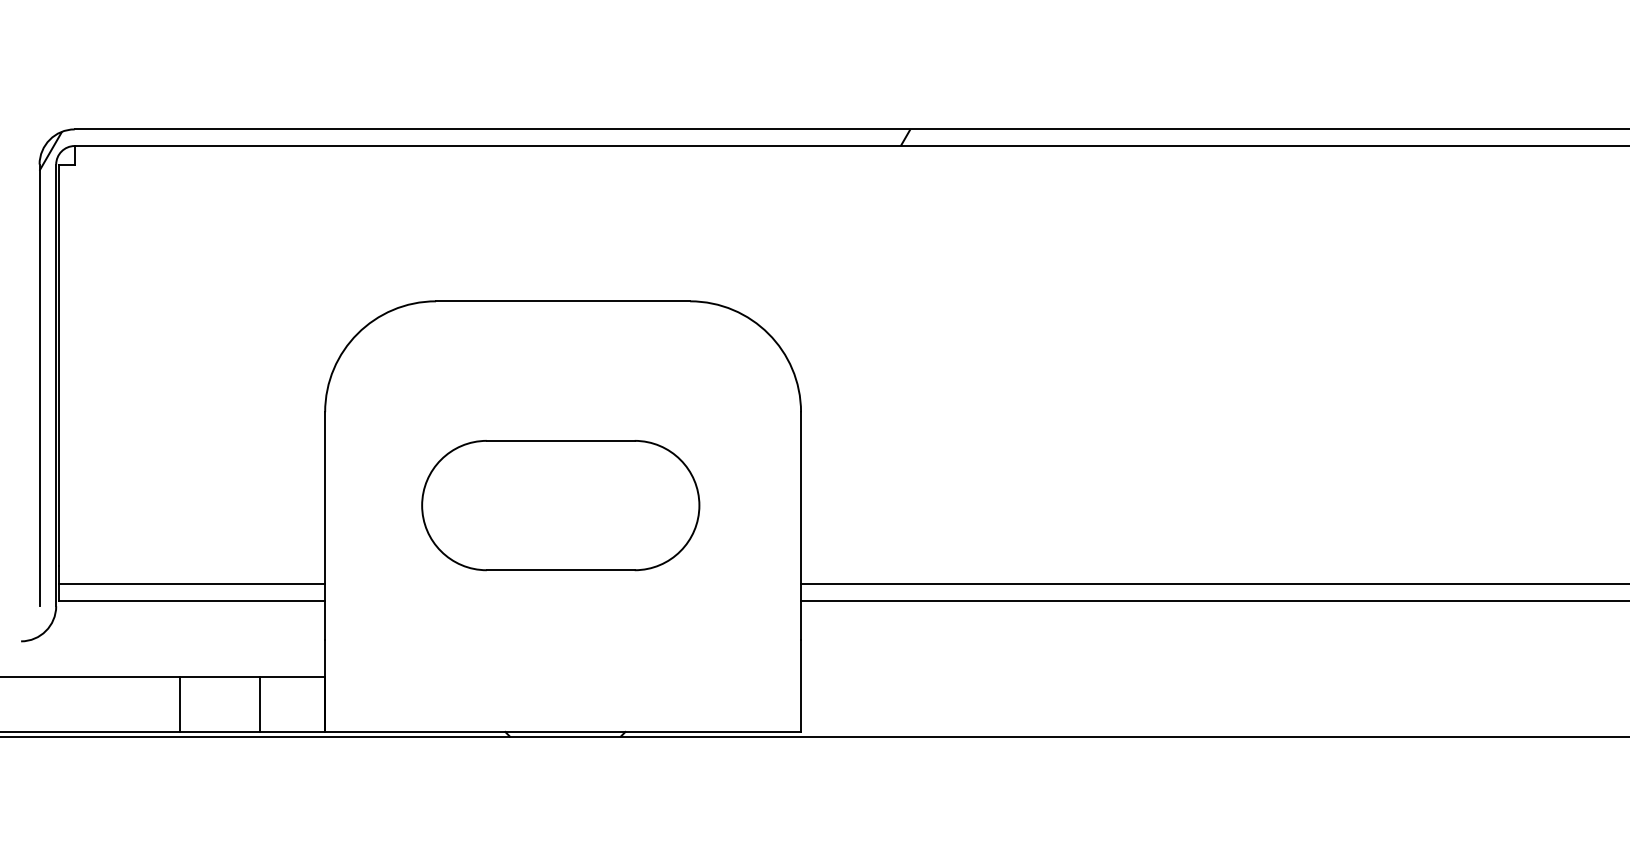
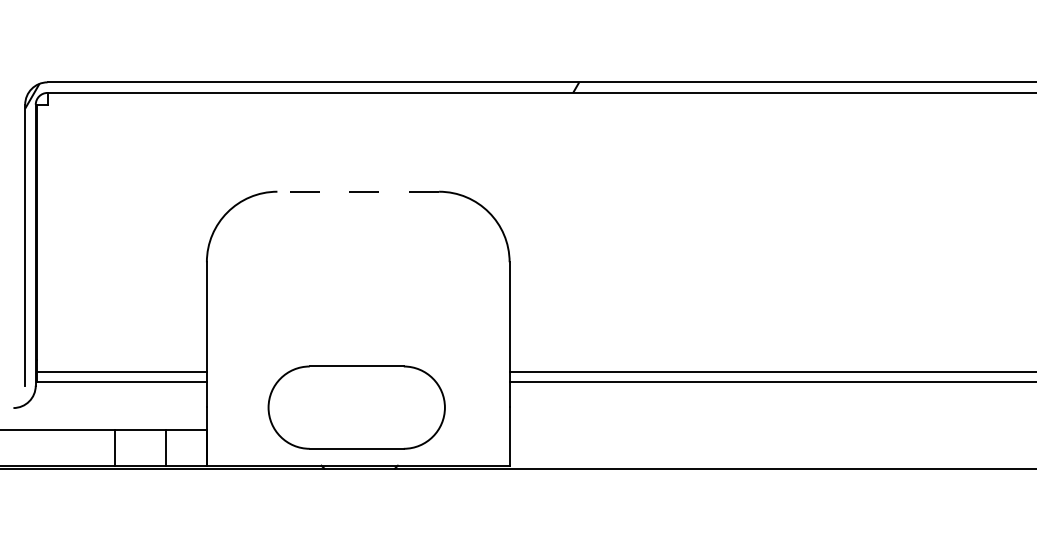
line: (563, 300) -> (358, 191), solid -> dashed
part: (560, 505) -> (356, 407), moved

